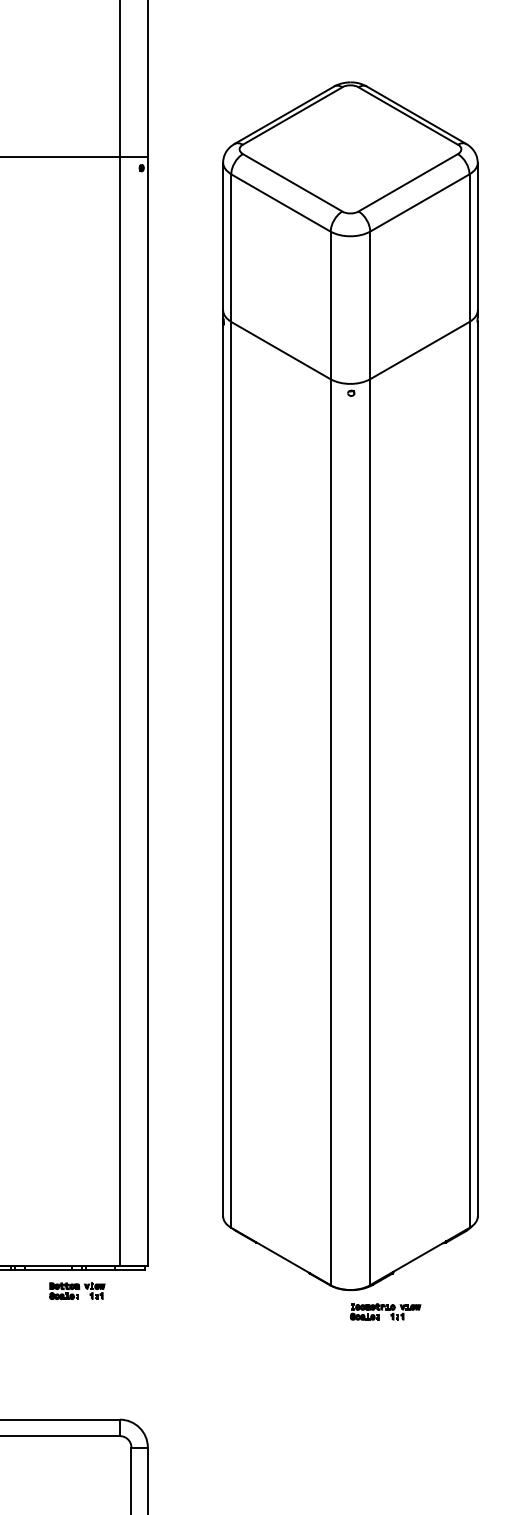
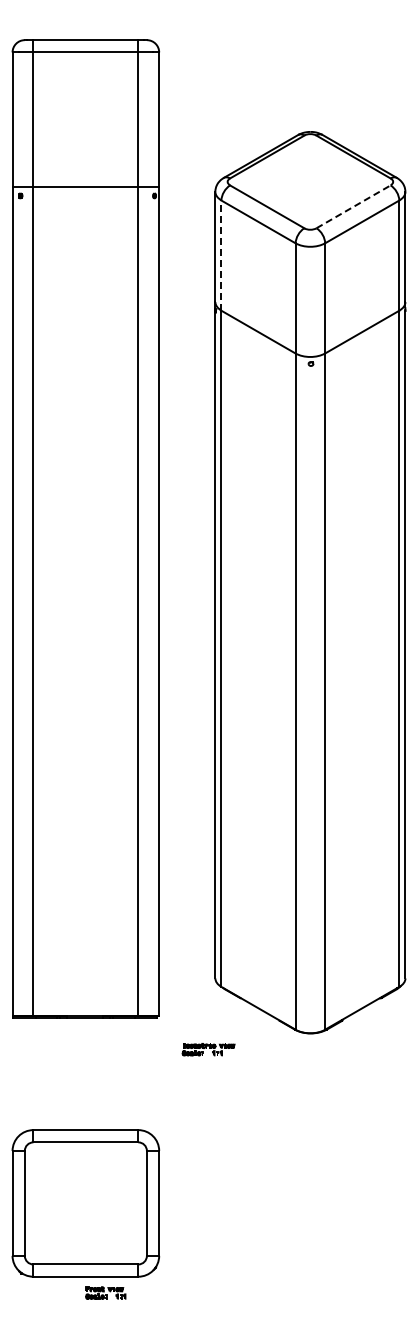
line: (408, 182) -> (353, 206), solid -> dashed
line: (231, 247) -> (221, 255), solid -> dashed
part: (77, 1290) -> (106, 1033), removed
part: (385, 1311) -> (208, 1049), moved

